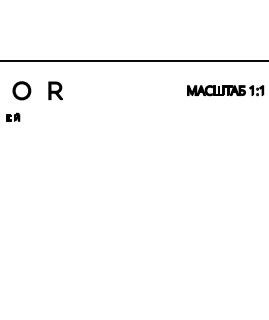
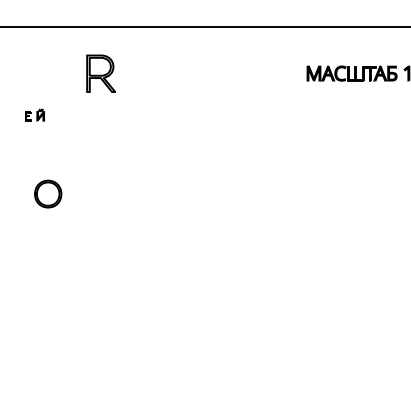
part: (21, 90) -> (47, 193), moved
part: (55, 90) -> (100, 73), size x1.4

